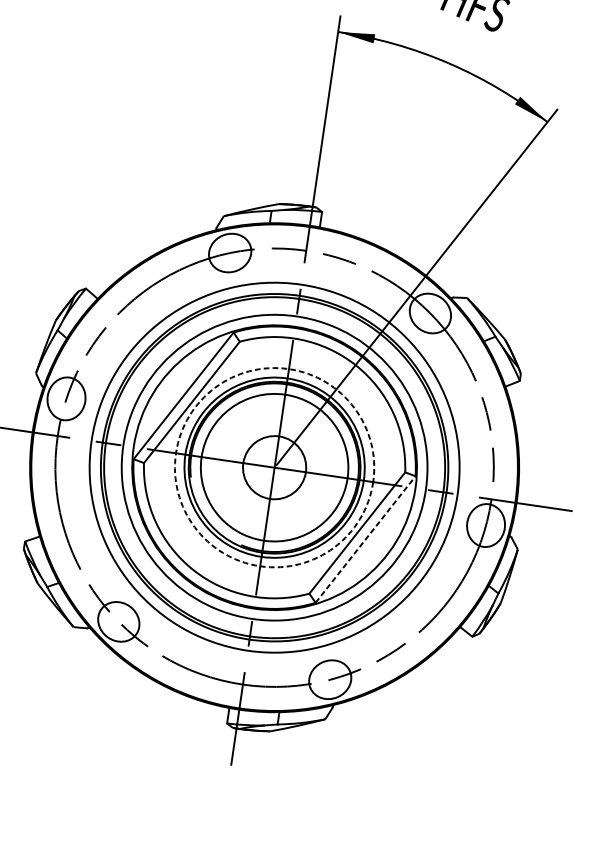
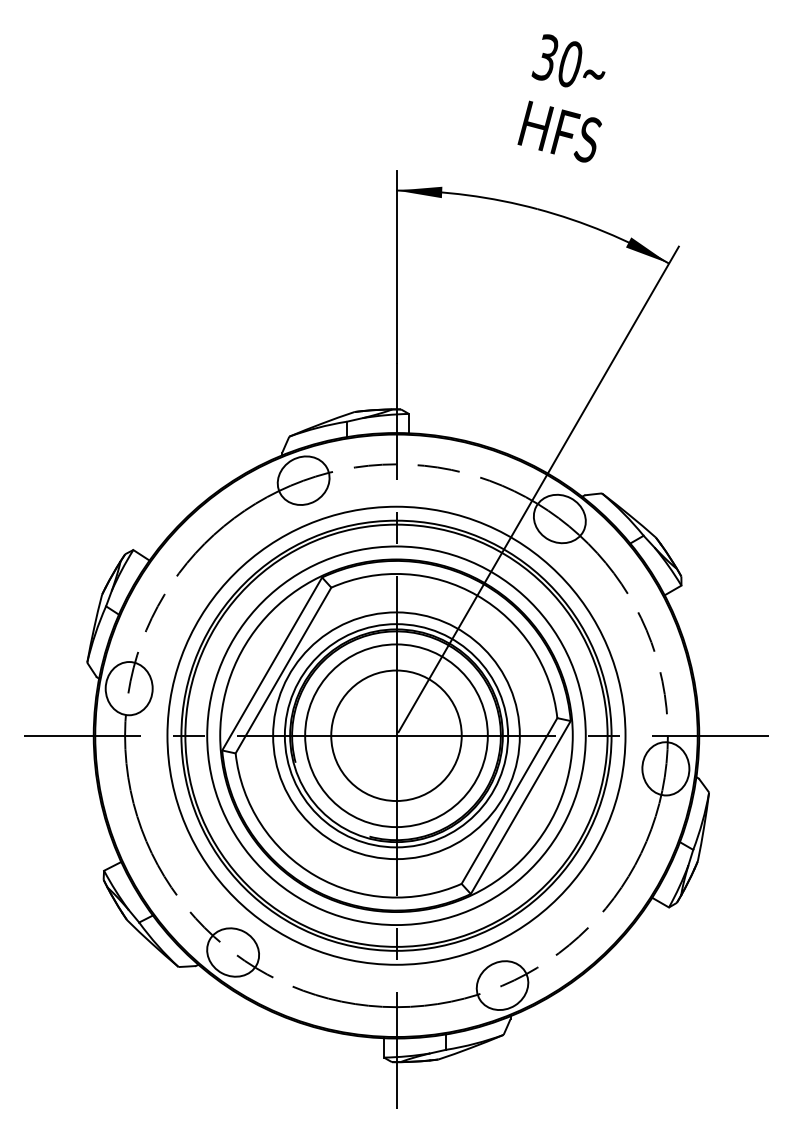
circle: (274, 467) -> (396, 735), dashed -> solid
circle: (274, 467) -> (396, 735), size x1.67
line: (365, 539) -> (520, 807), dashed -> solid

